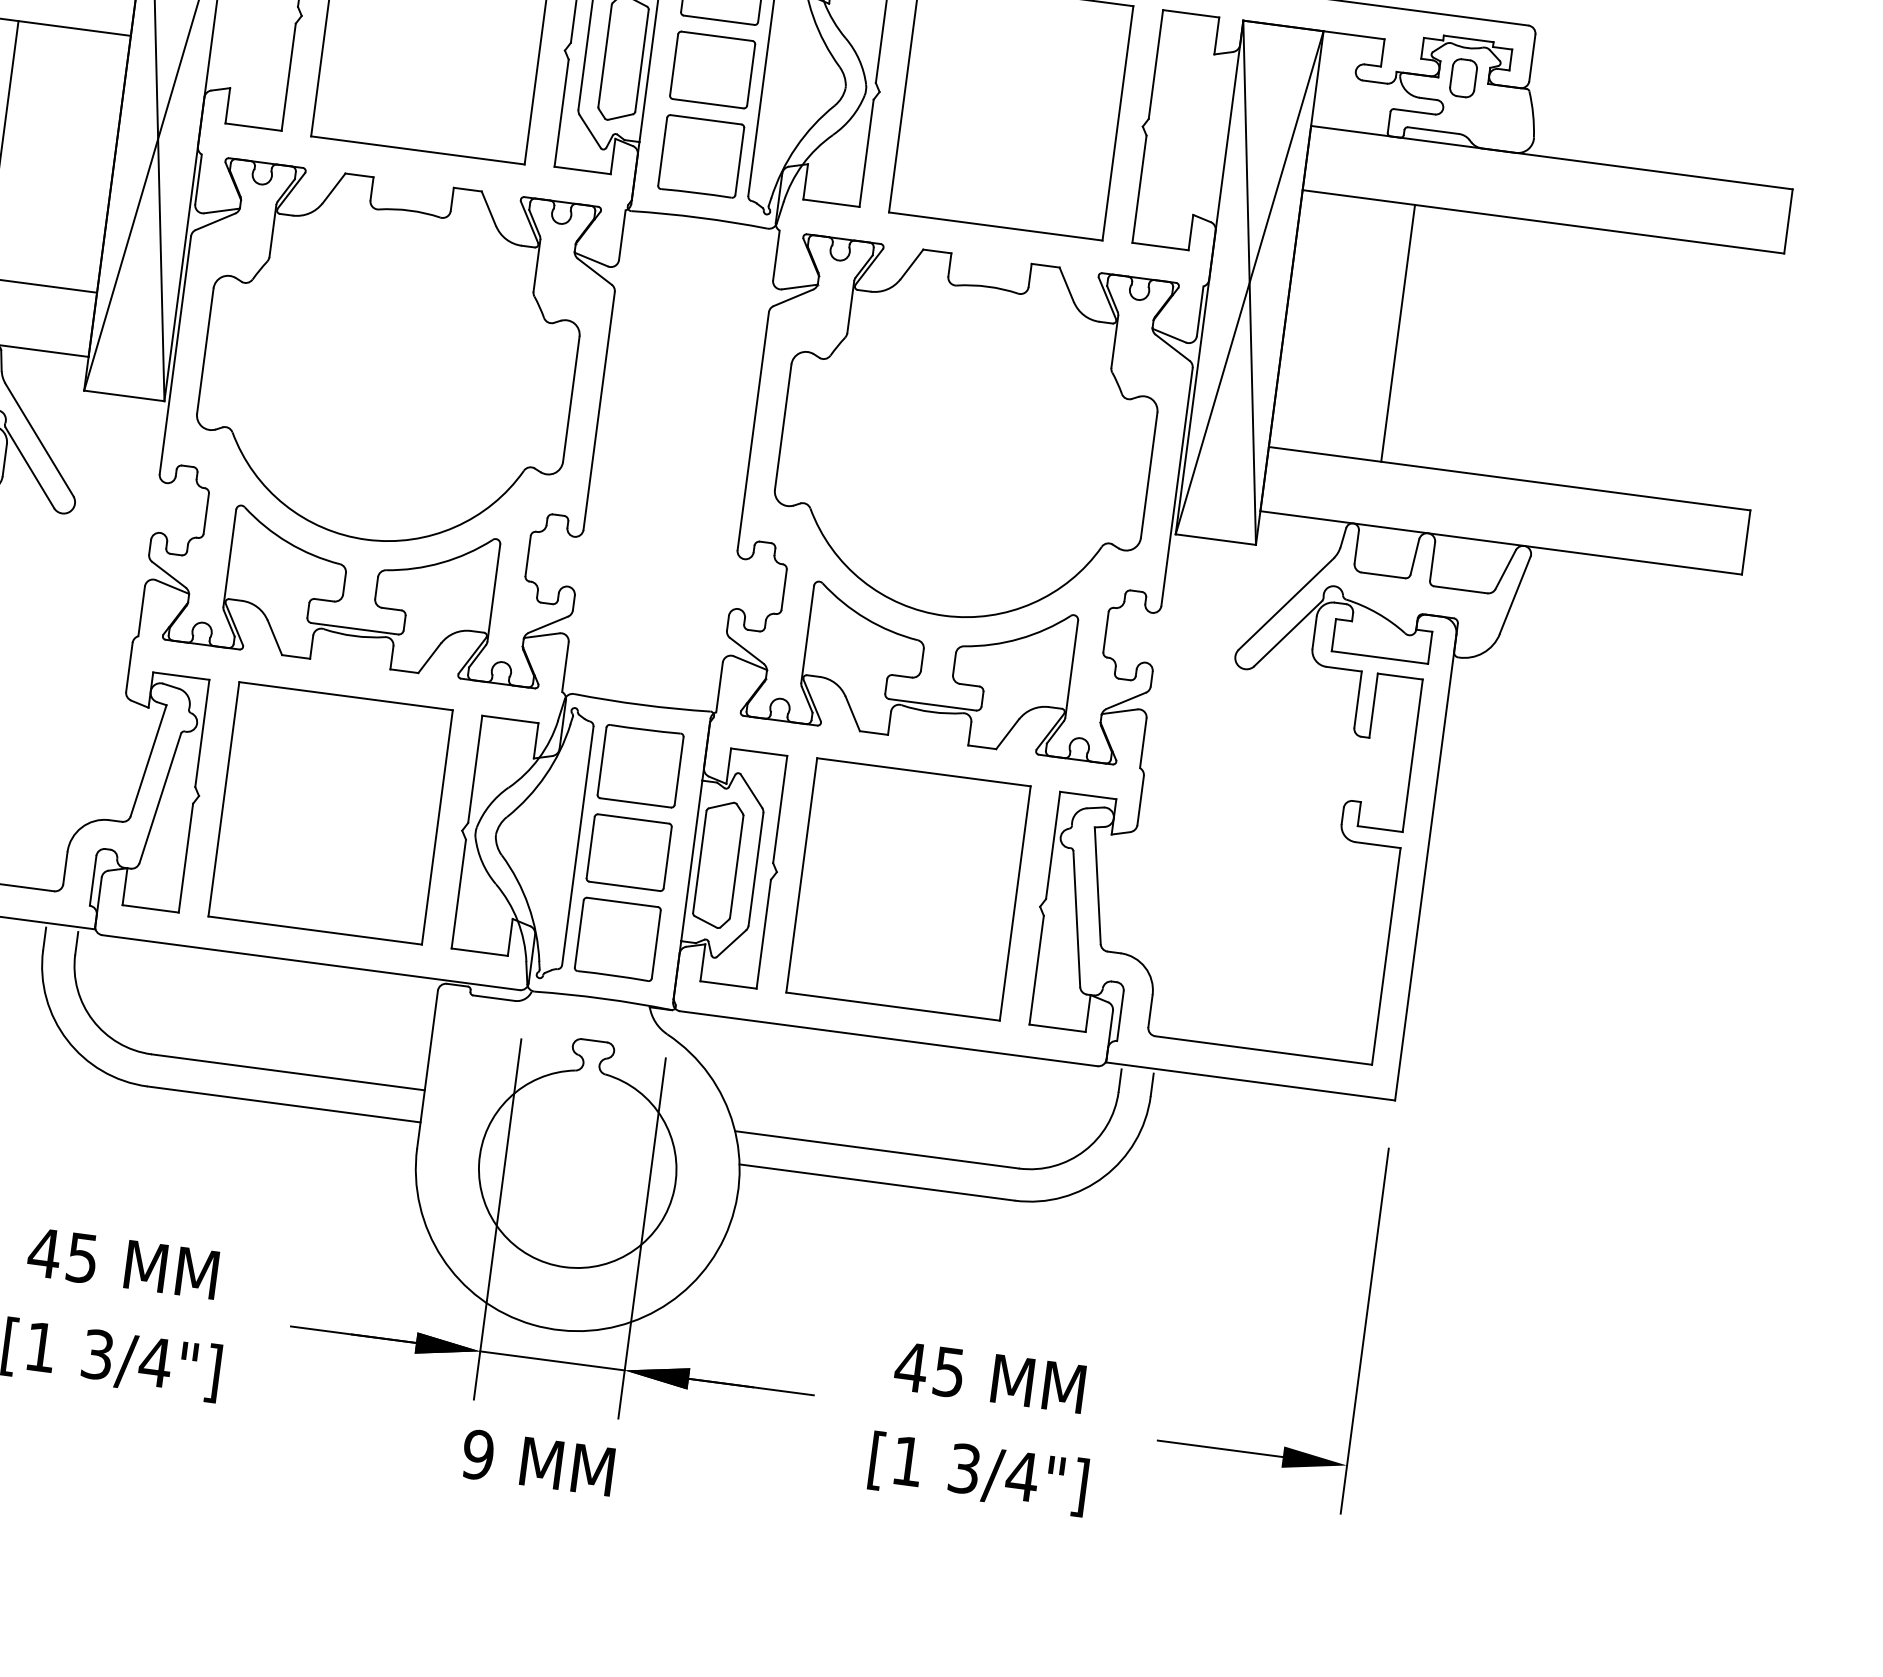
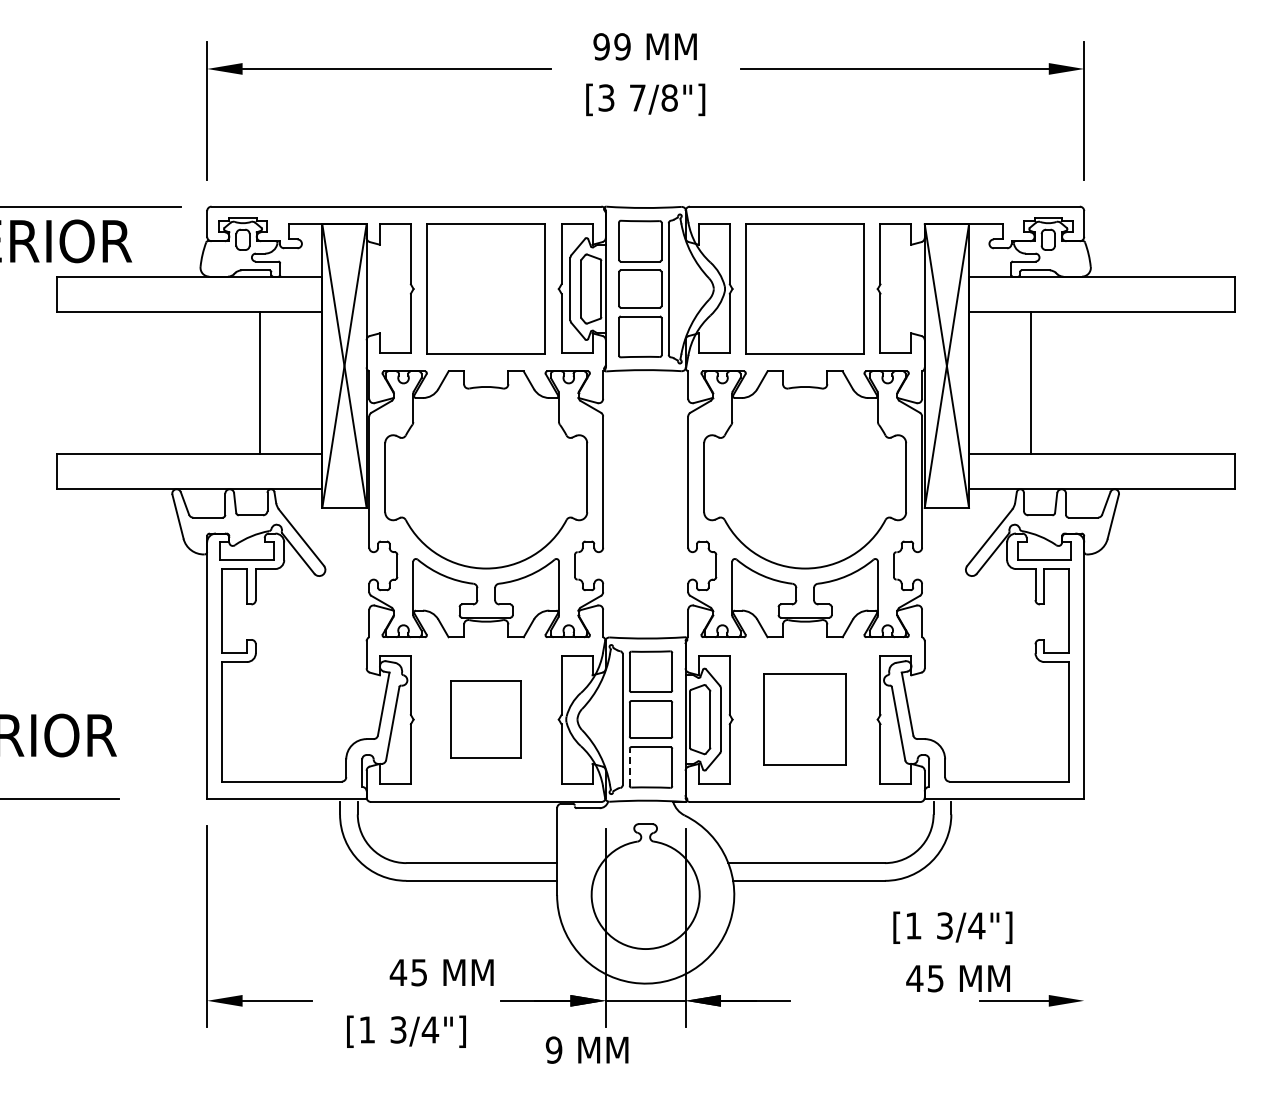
part: (329, 812) -> (485, 719), size x0.6
part: (907, 889) -> (804, 719), size x0.7
line: (579, 932) -> (629, 766), solid -> dashed
text: (122, 1263) -> (441, 972), moved
line: (1365, 1330) -> (1084, 926), removed
text: (988, 1377) -> (957, 978), moved
text: (537, 1461) -> (586, 1049), moved
text: (977, 1473) -> (952, 927), moved

